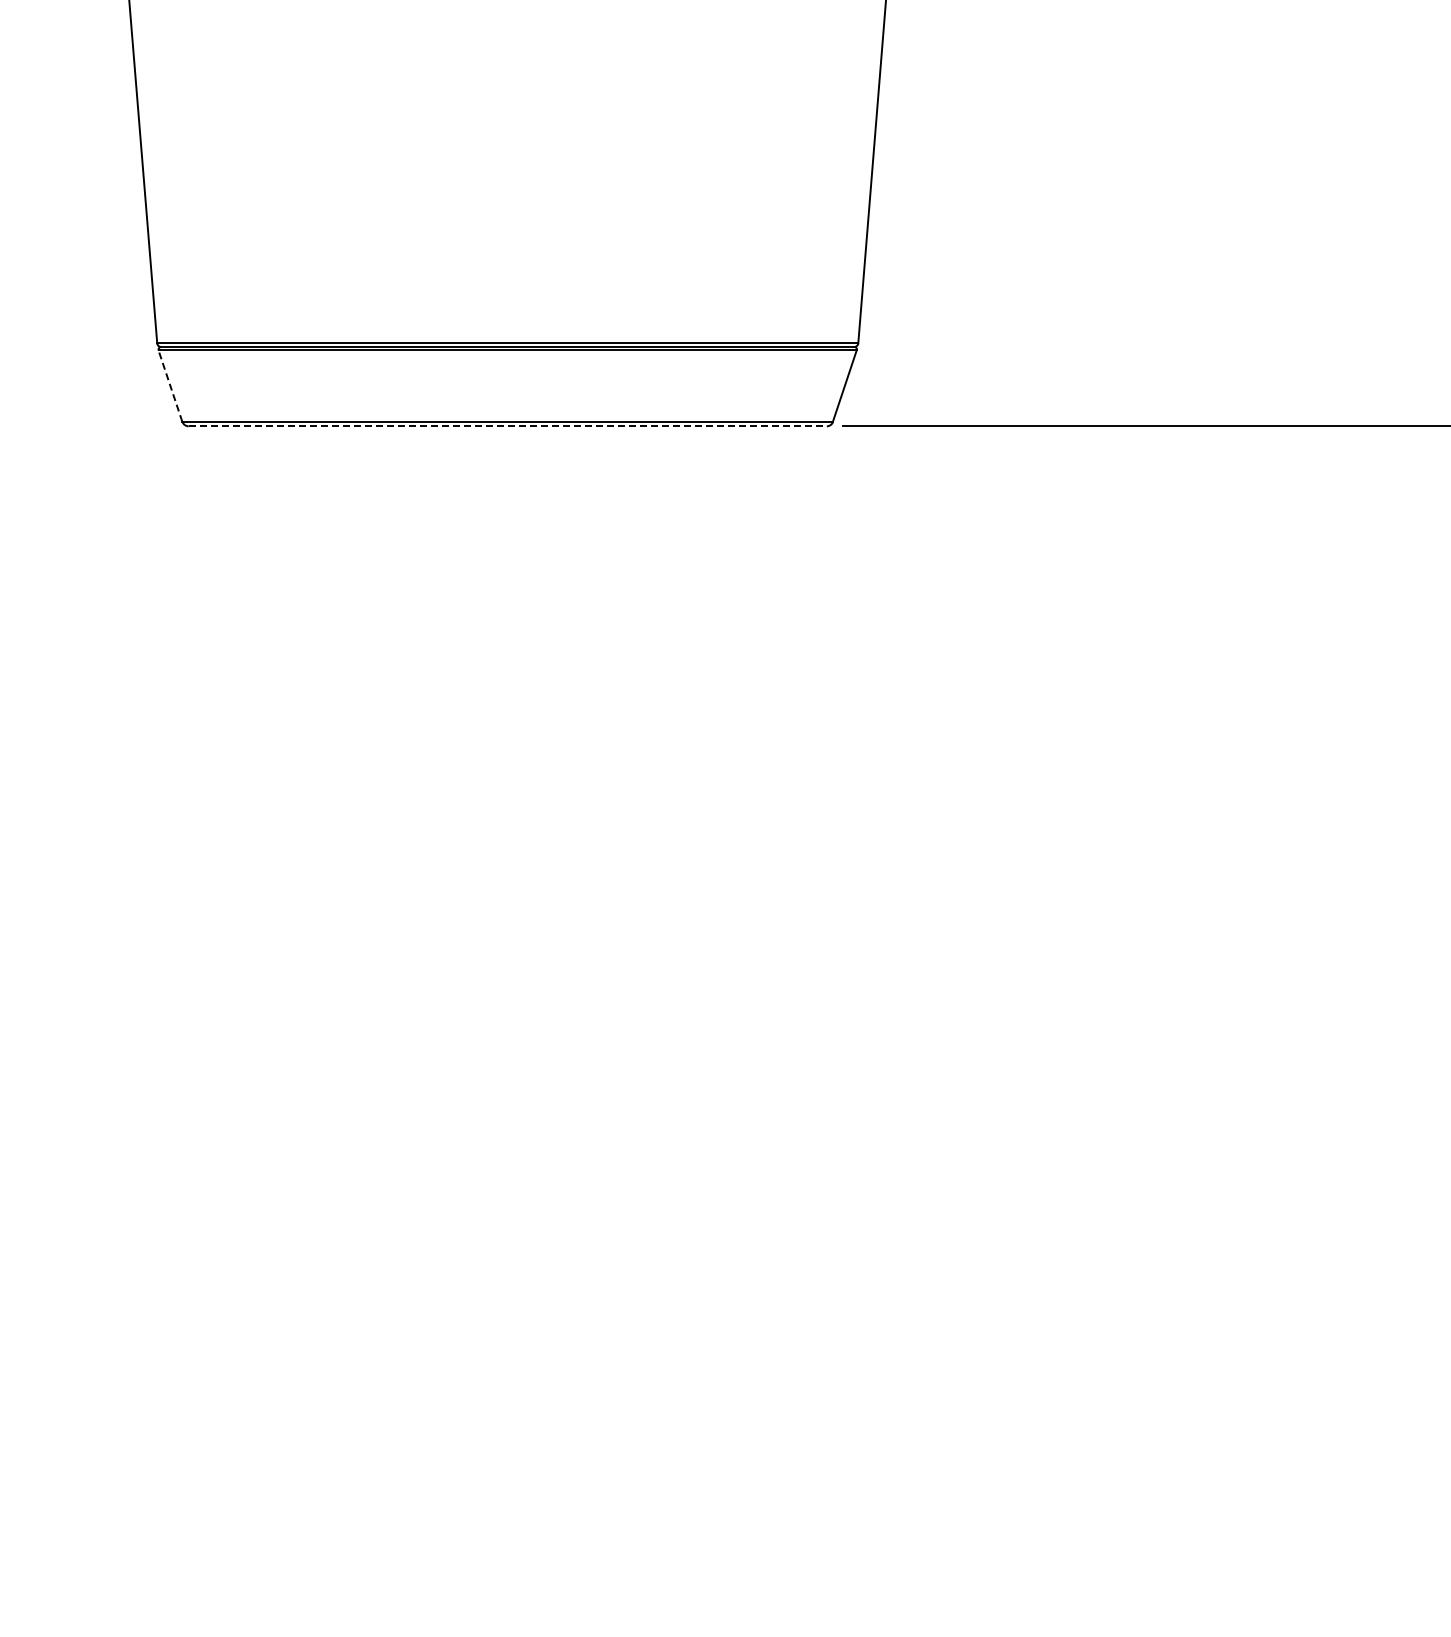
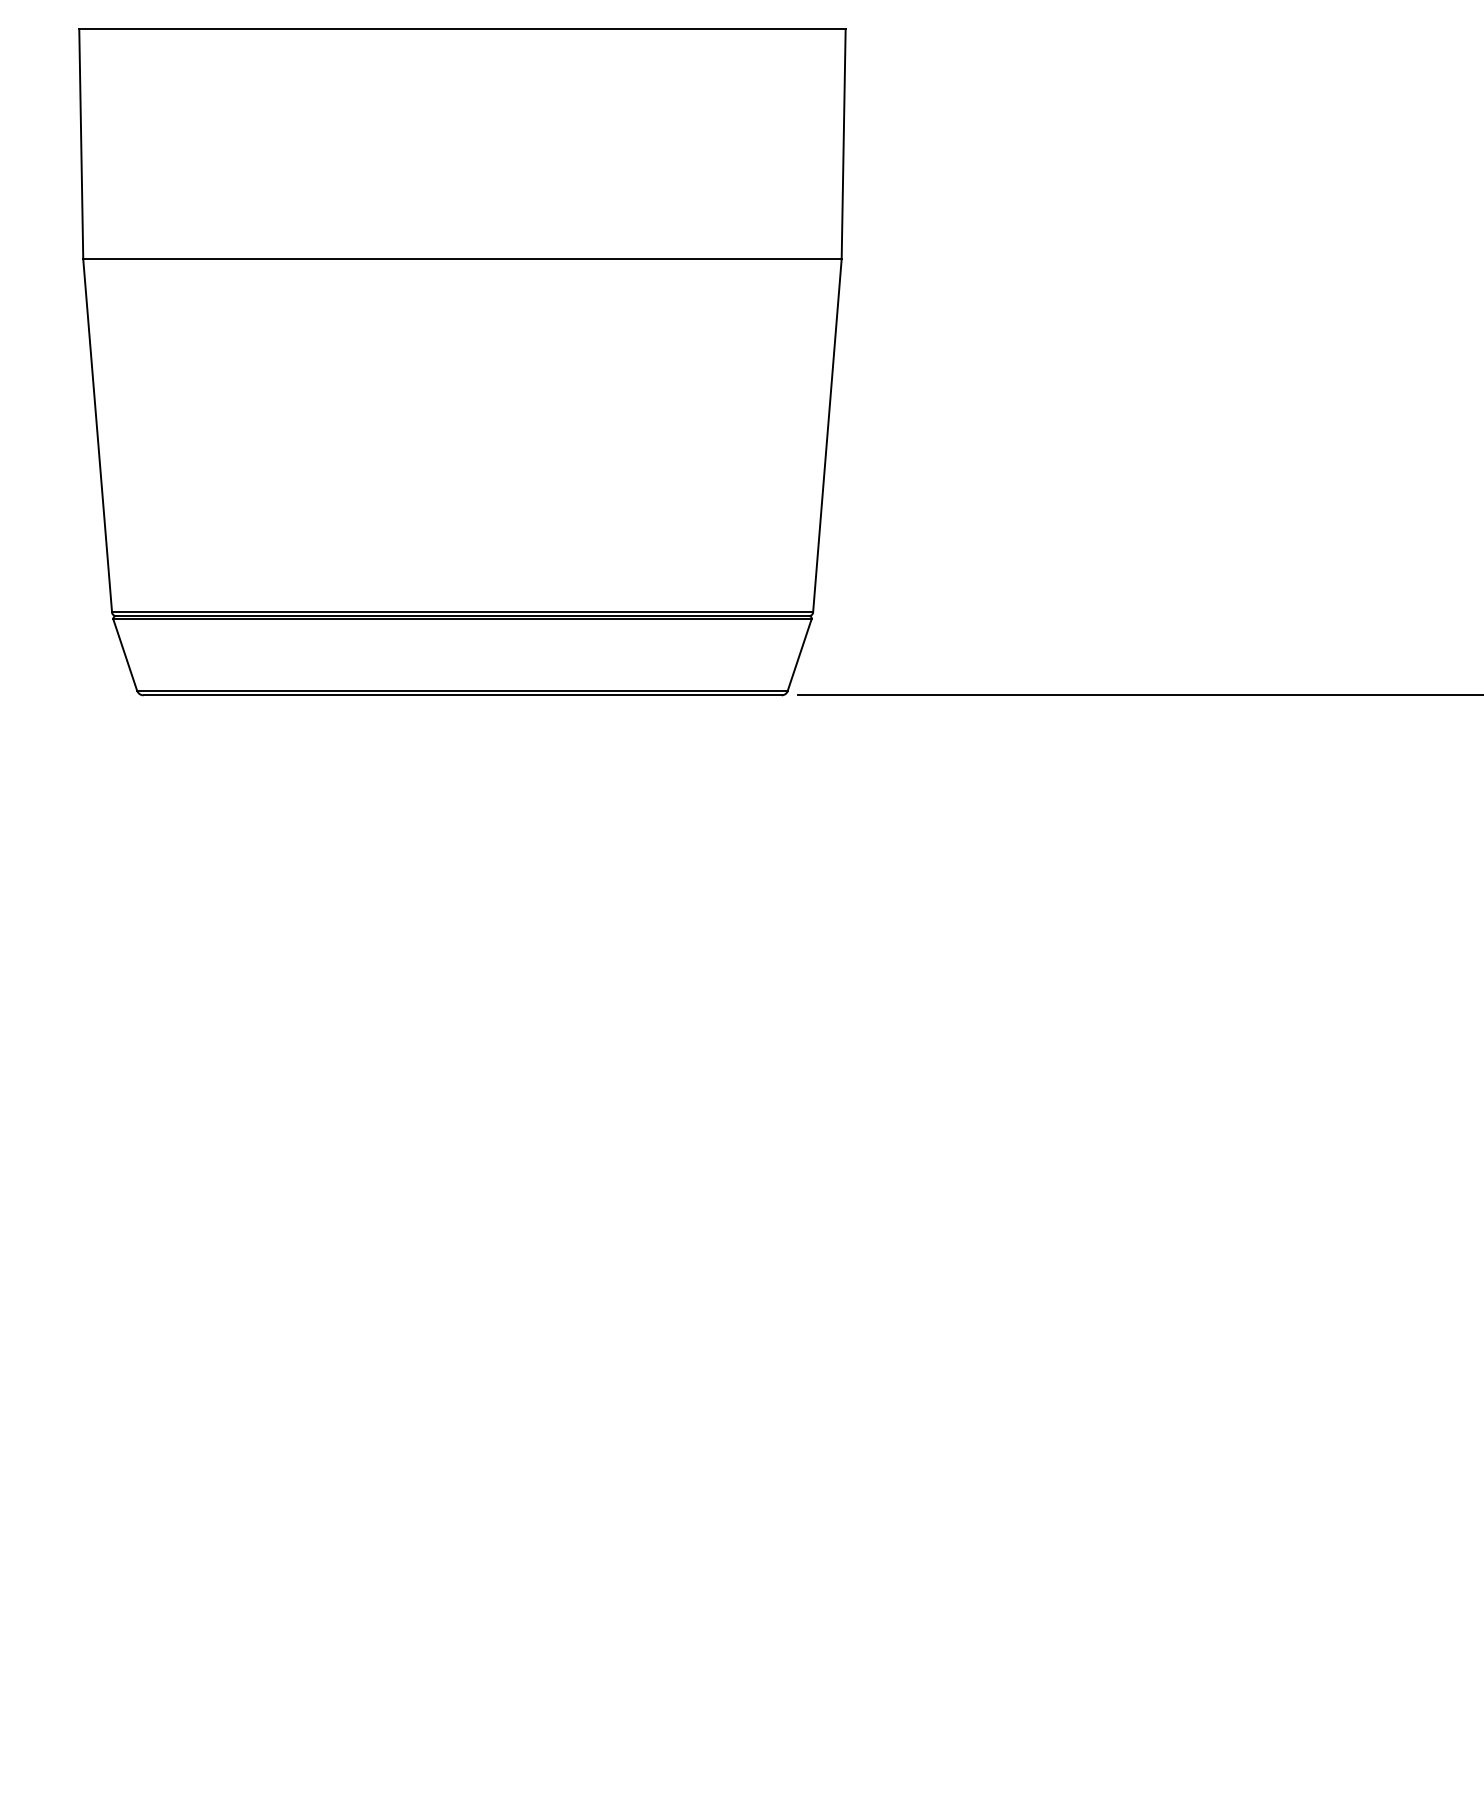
line: (170, 386) -> (125, 655), dashed -> solid
line: (508, 426) -> (463, 695), dashed -> solid

